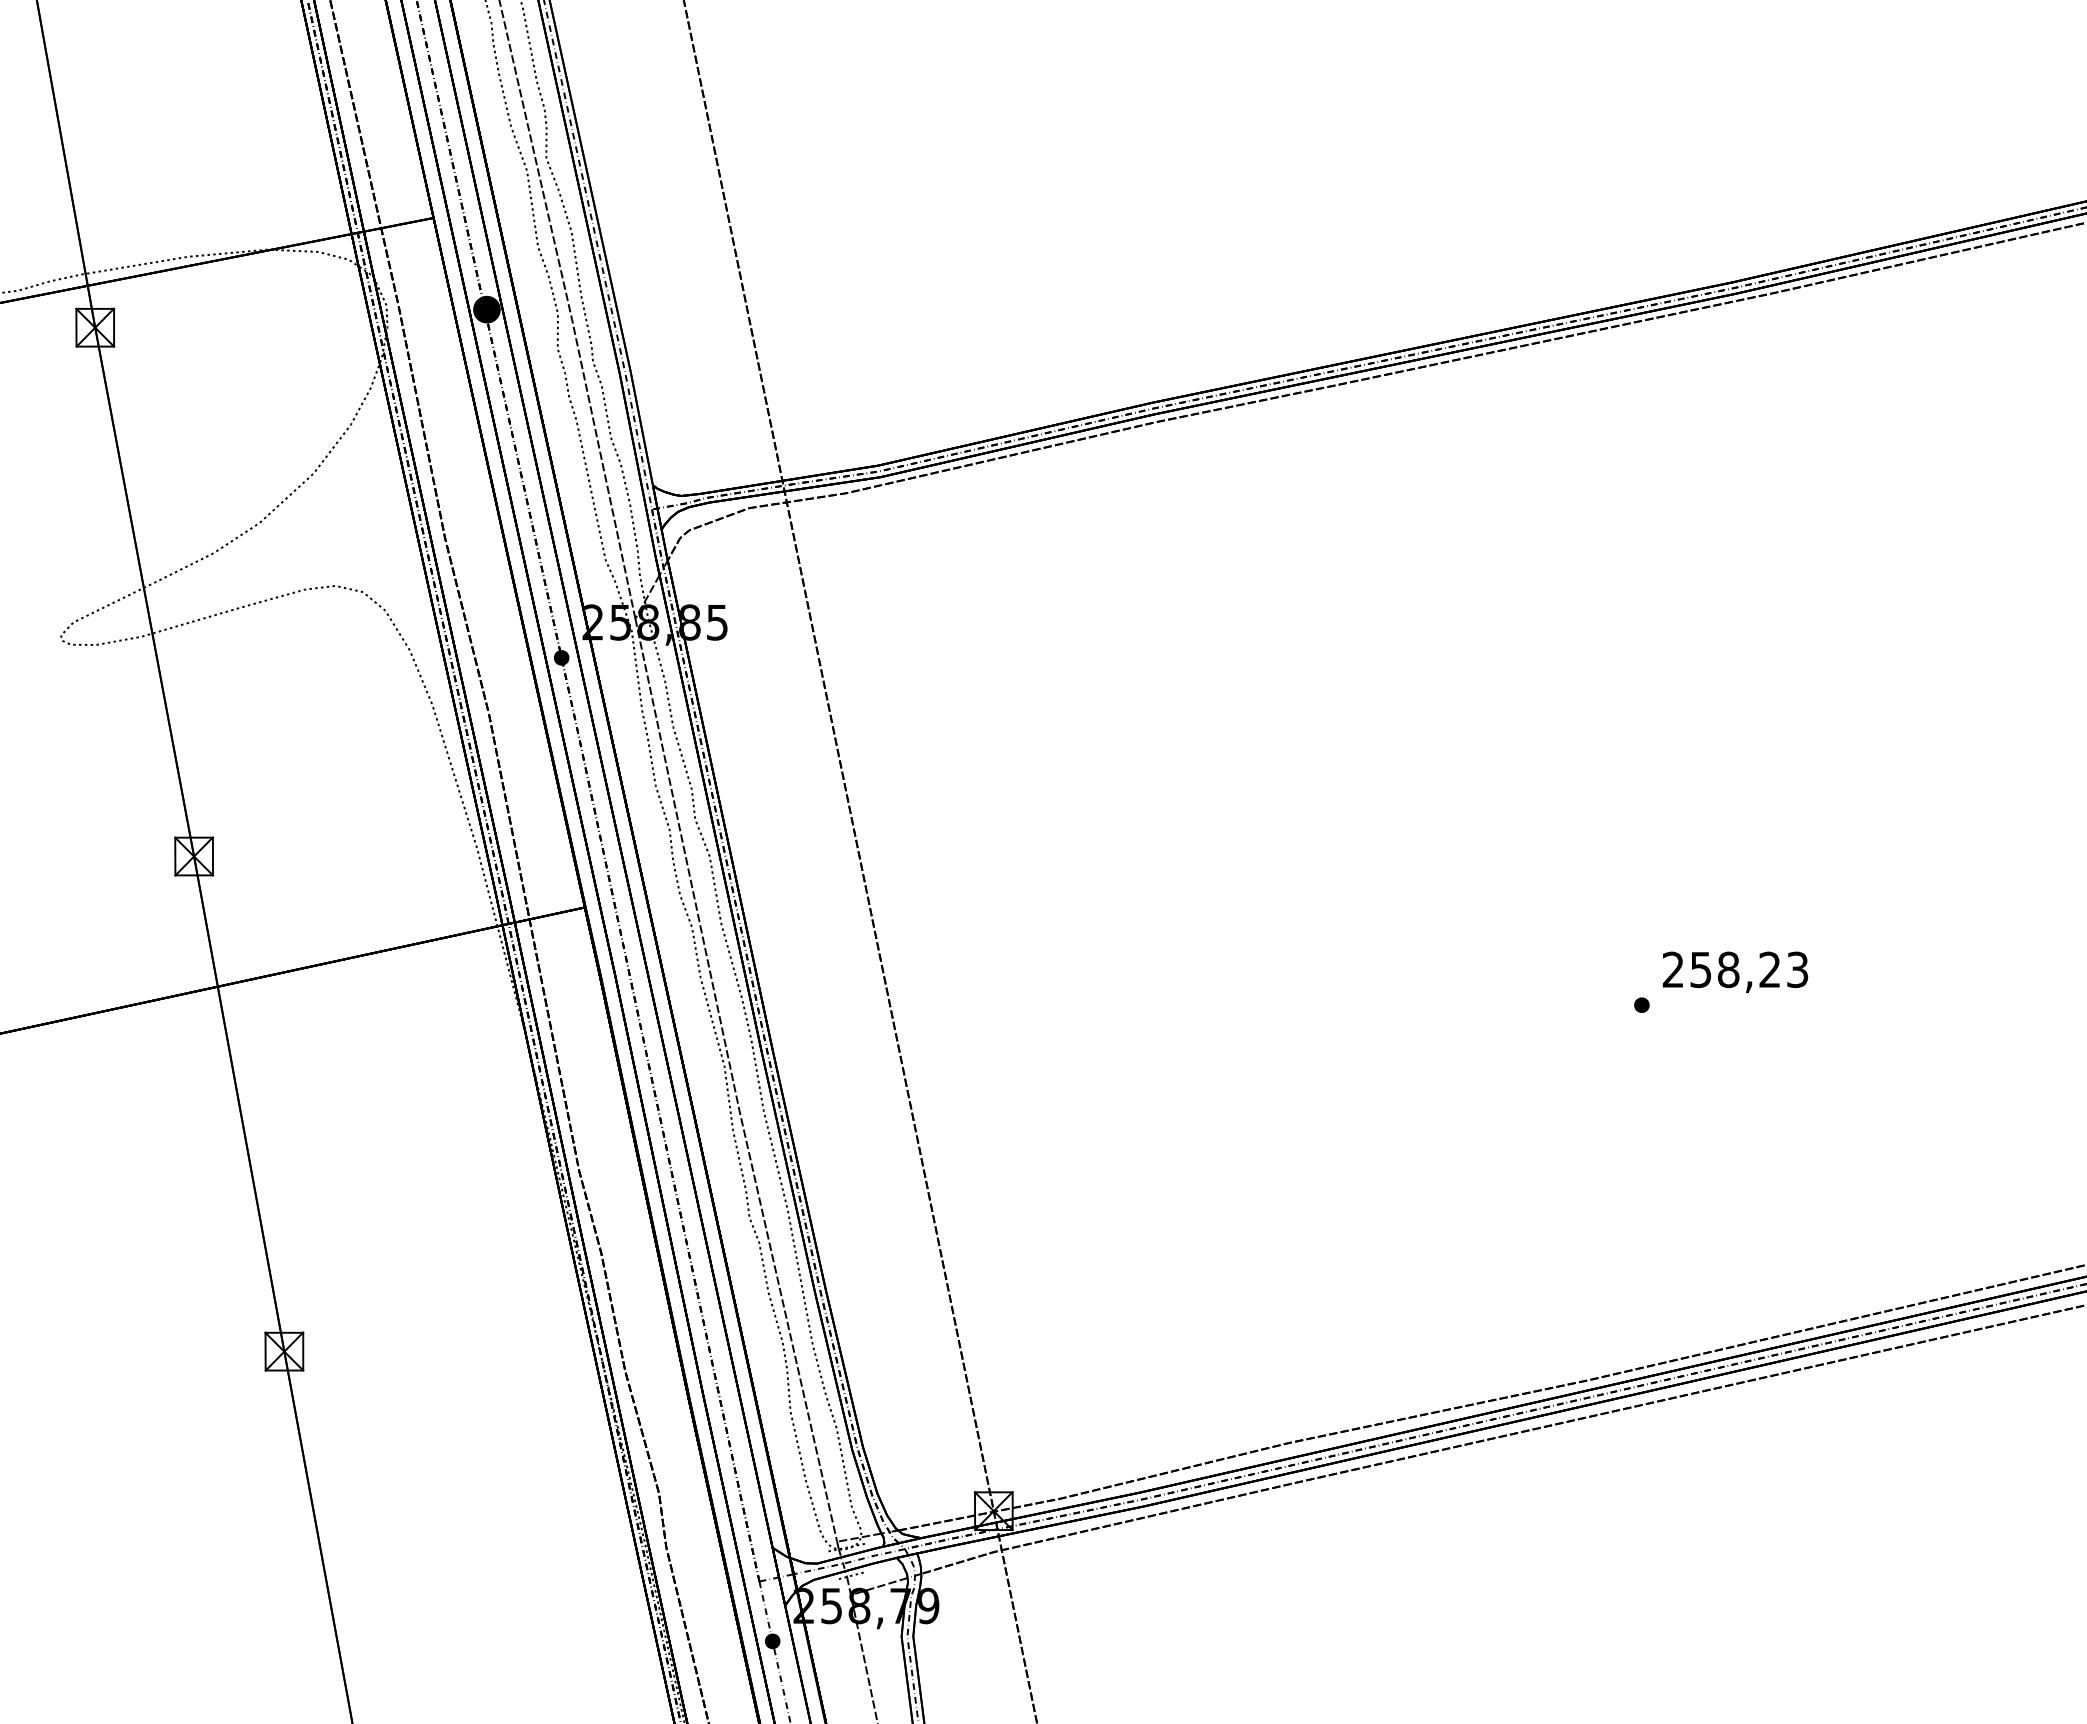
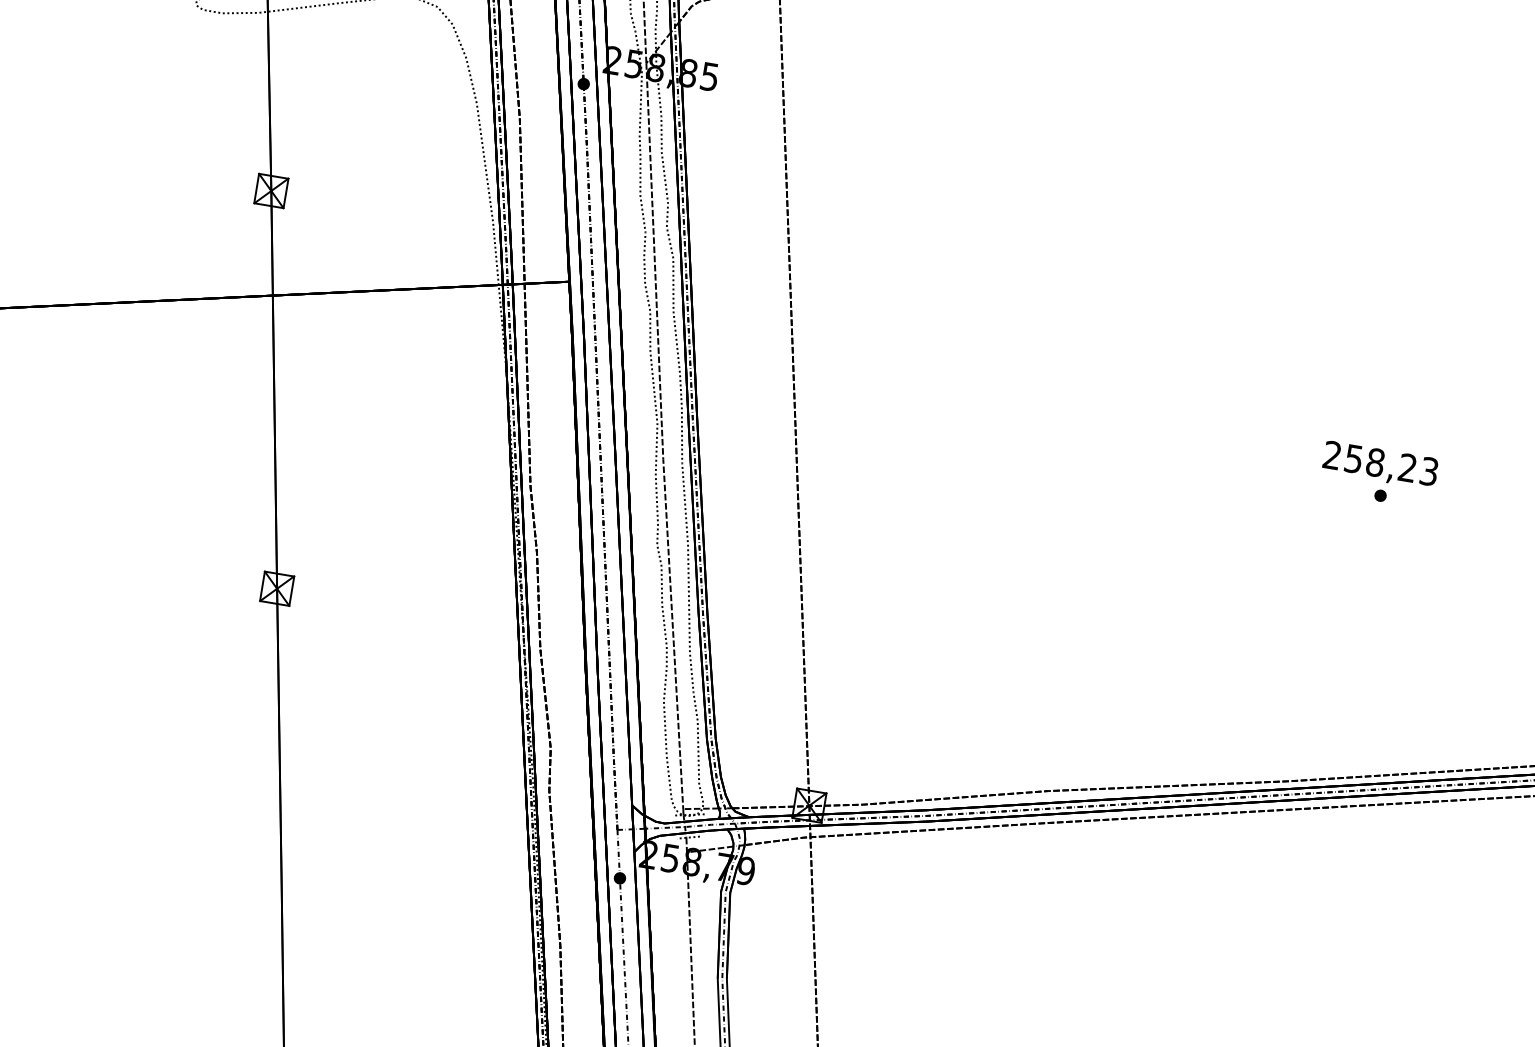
text: (1735, 971) -> (1380, 464), moved

